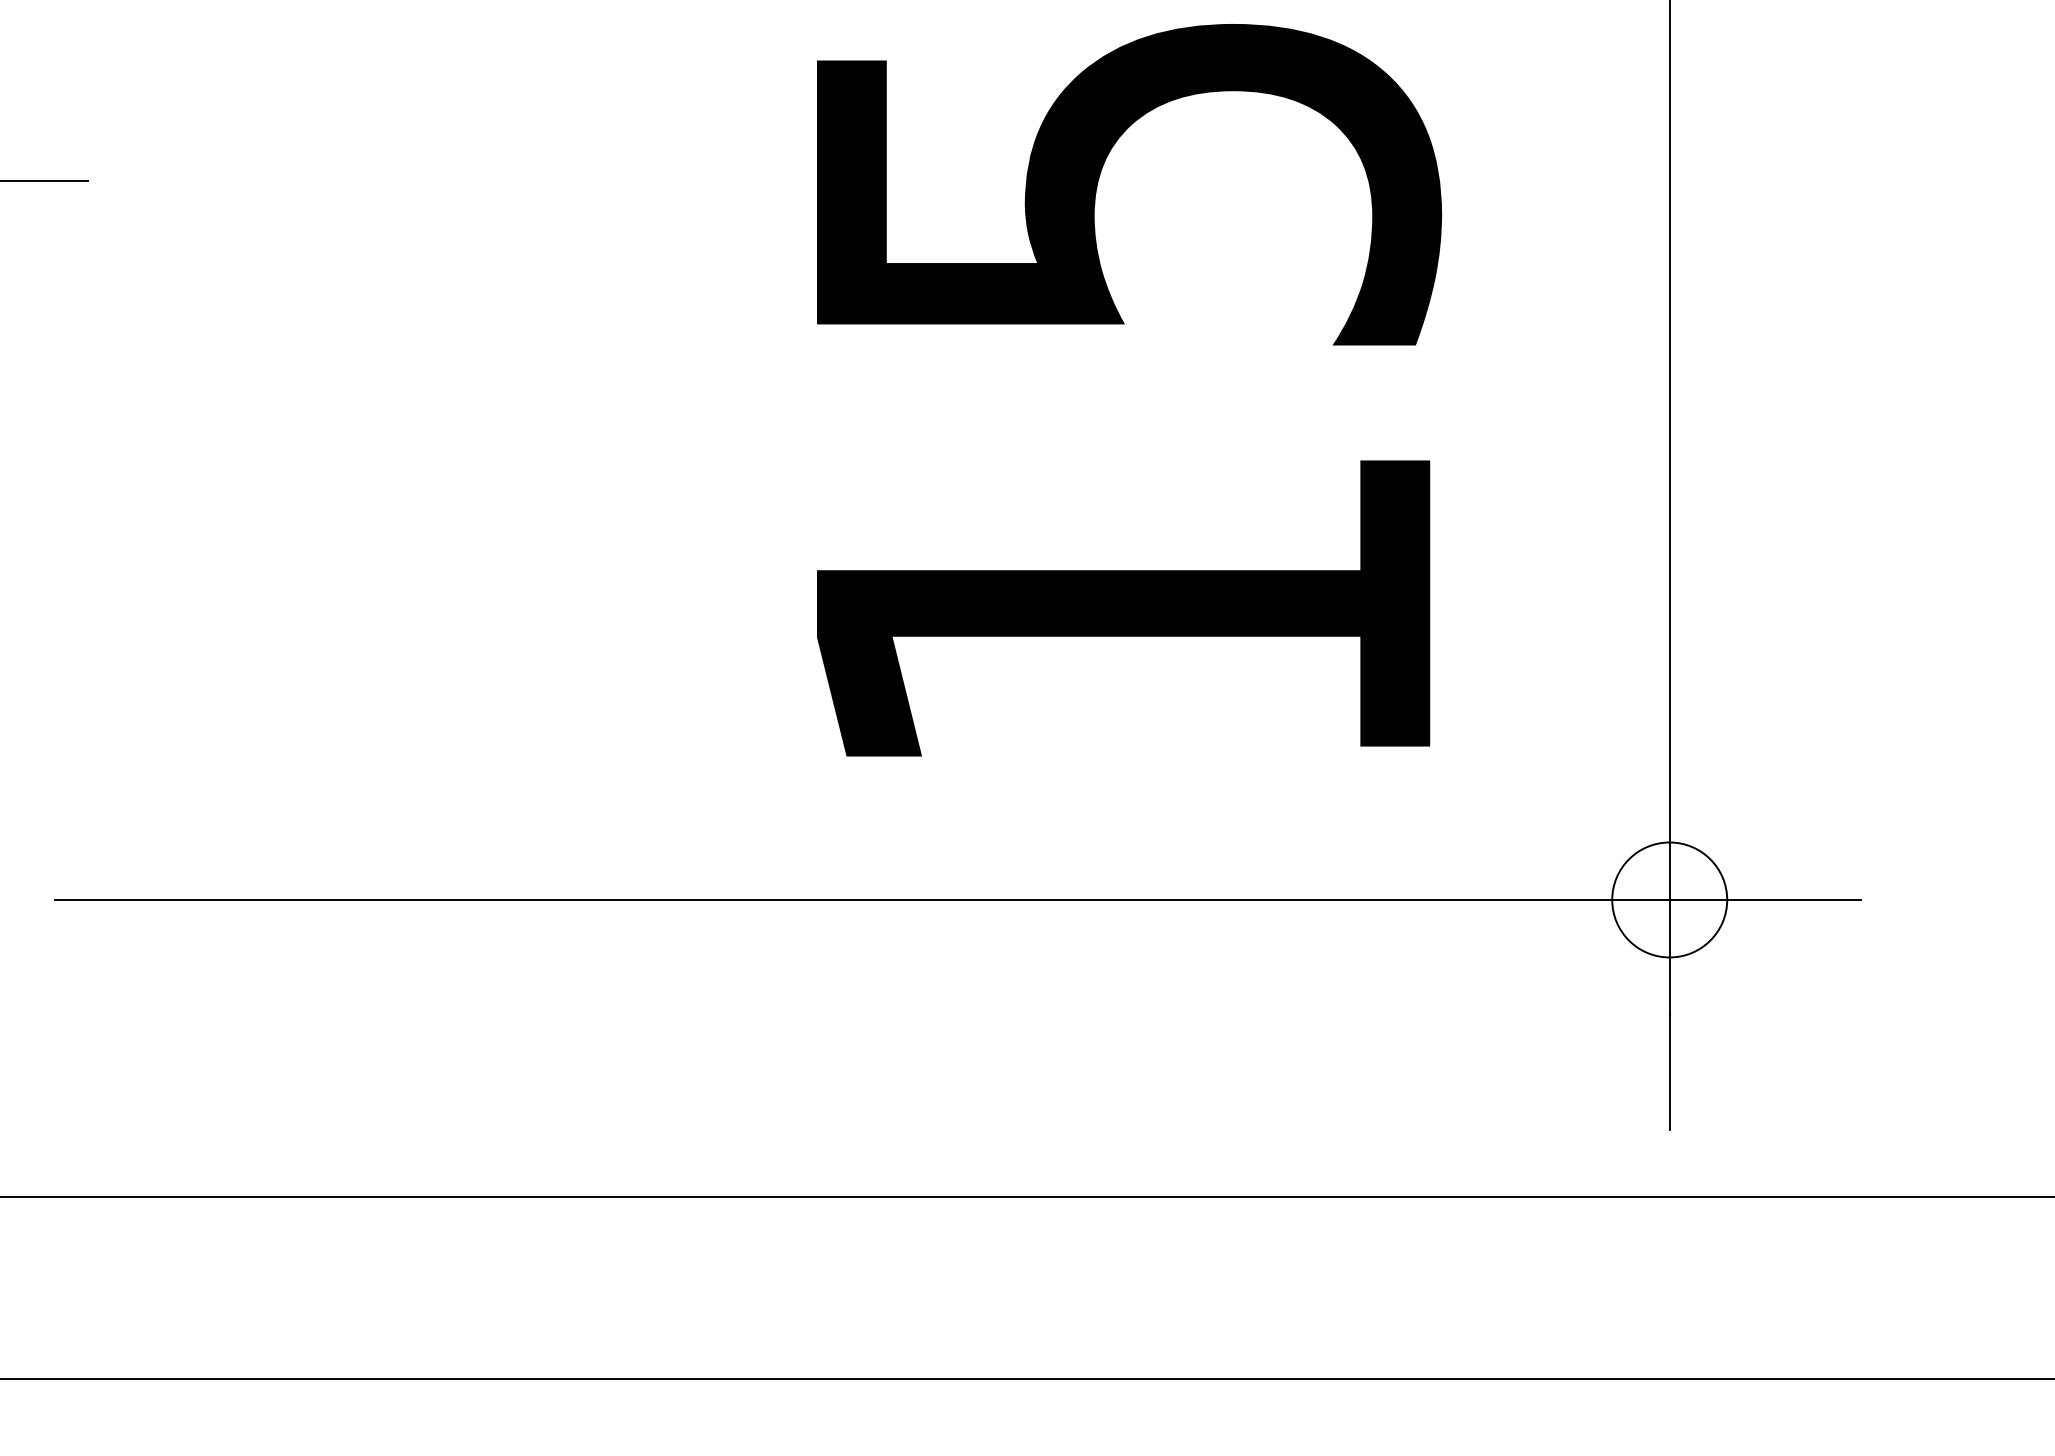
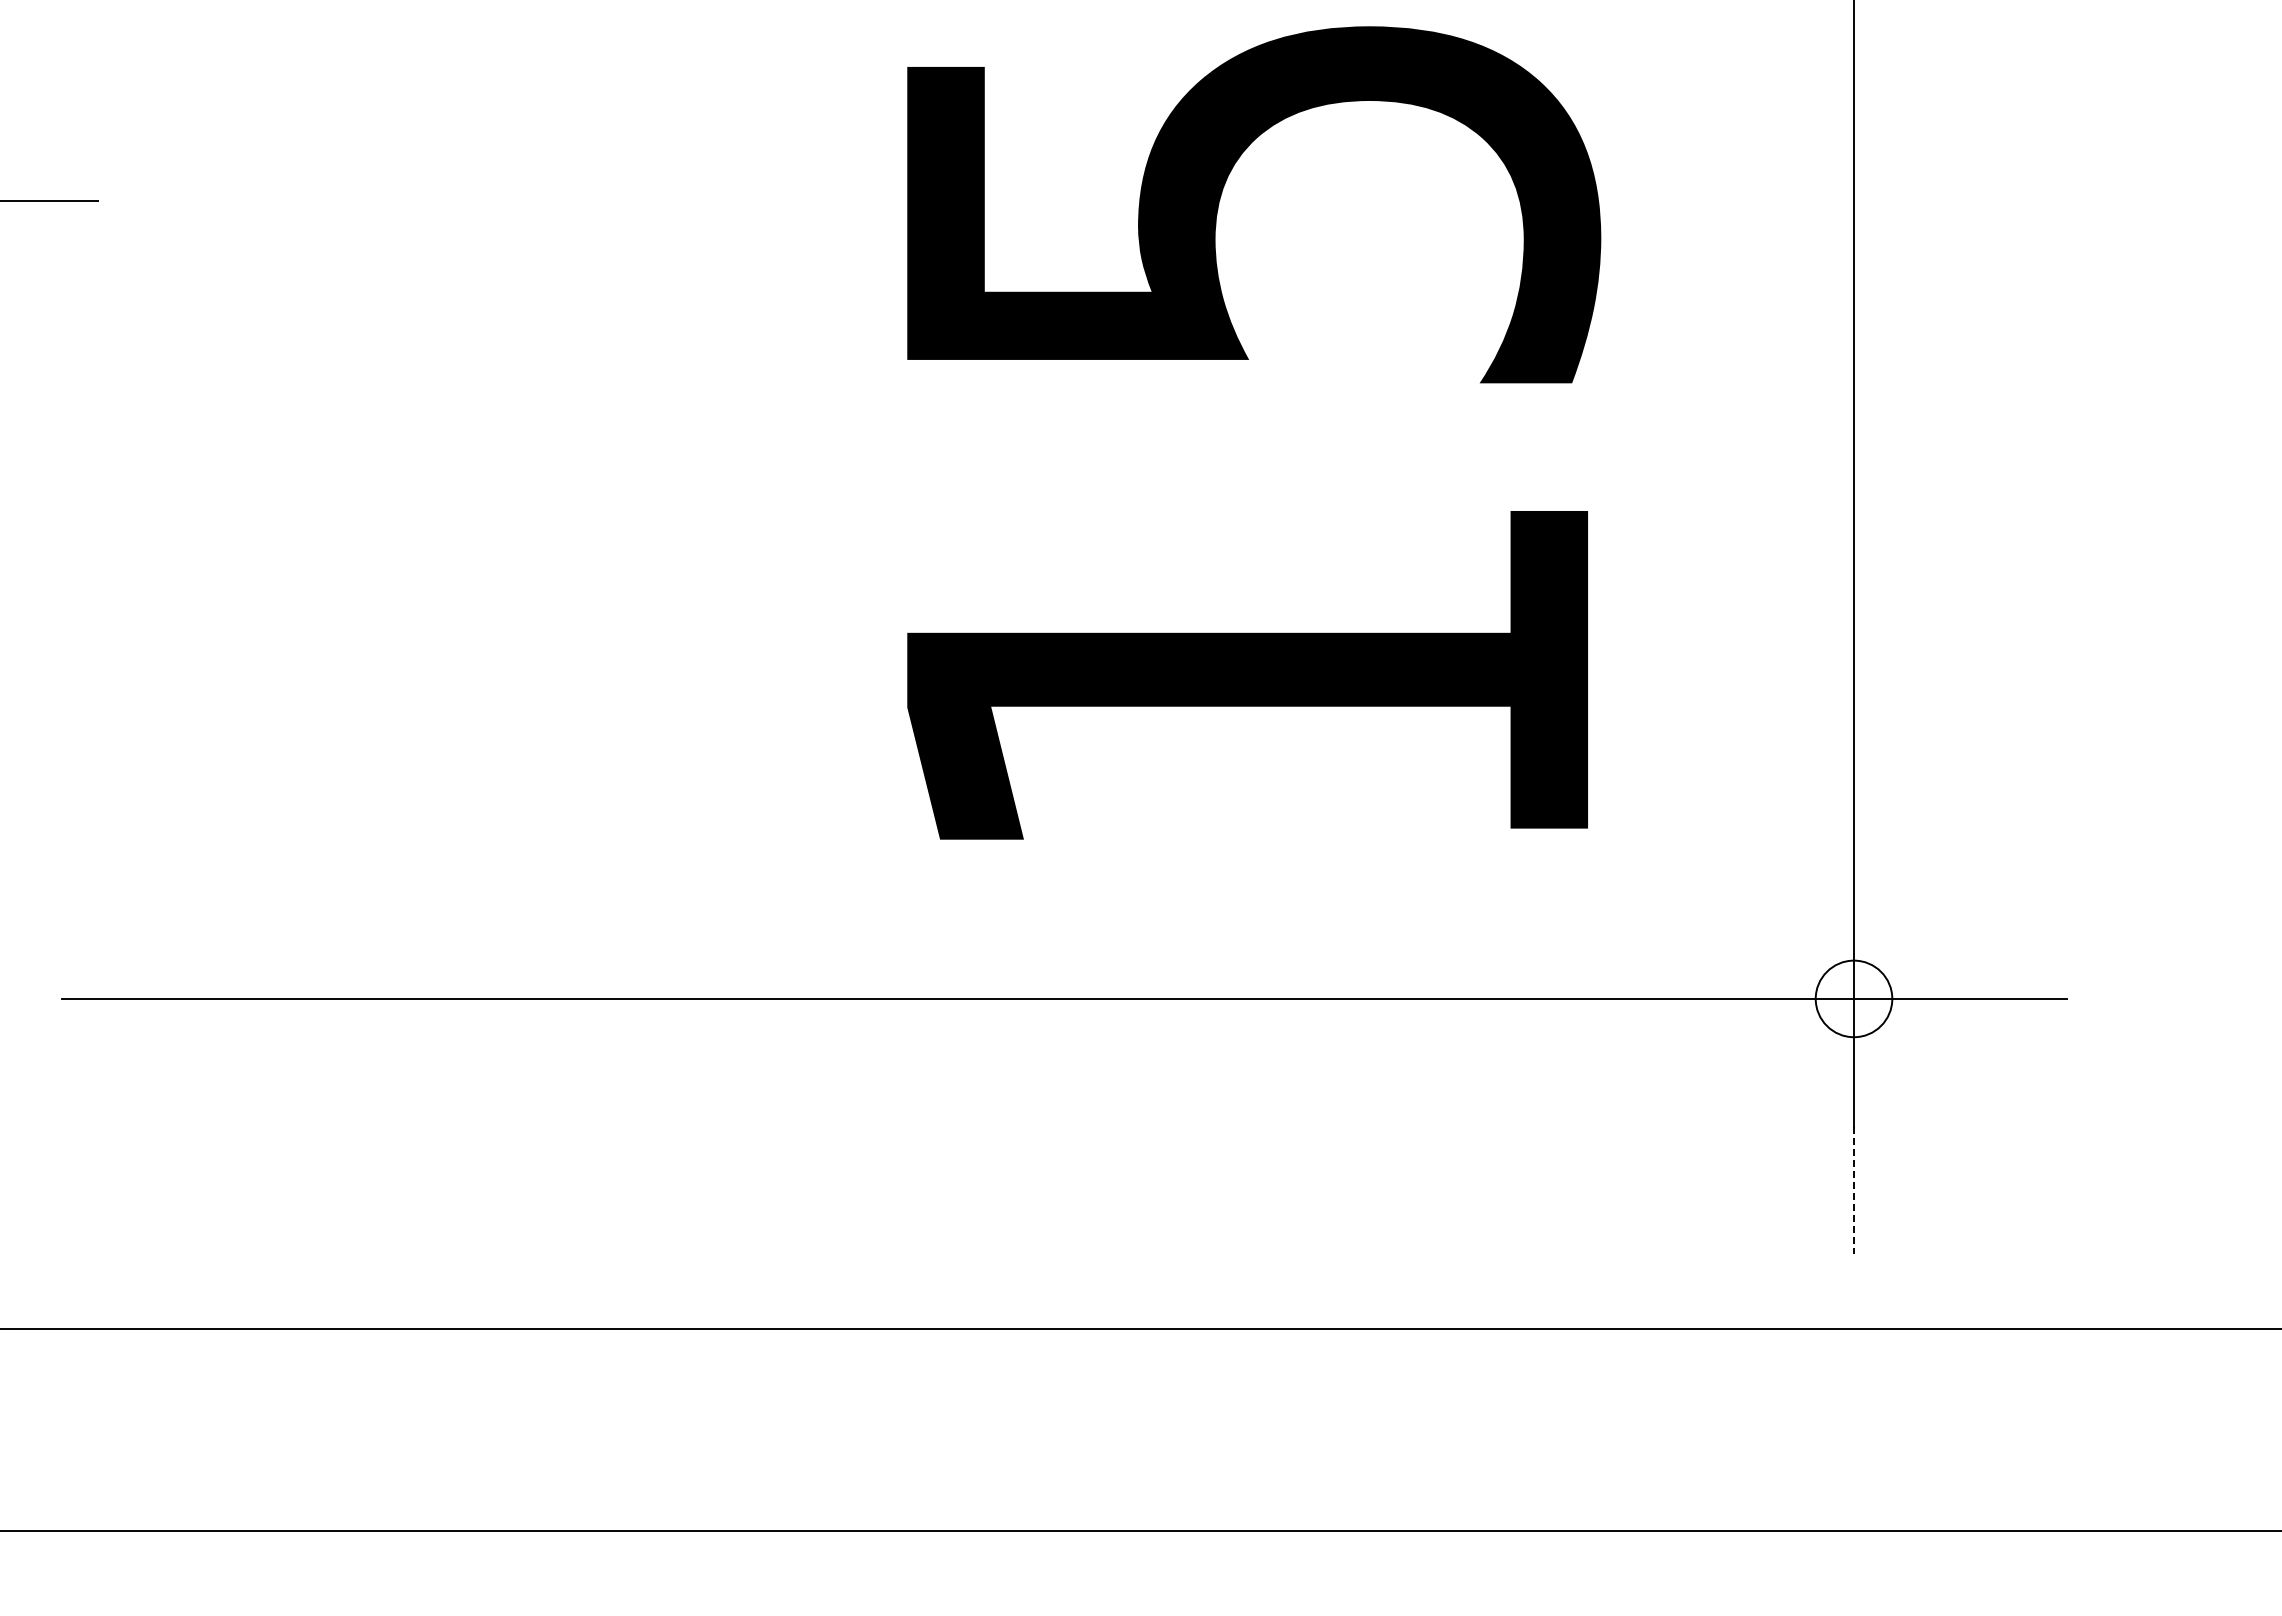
circle: (1669, 899) -> (1853, 998), size x0.6
line: (1670, 1072) -> (1854, 1190), solid -> dashed

